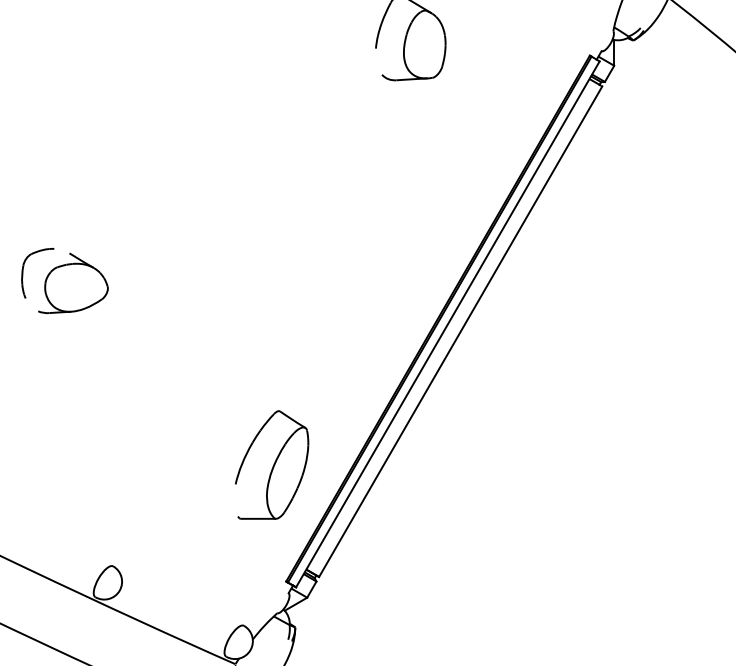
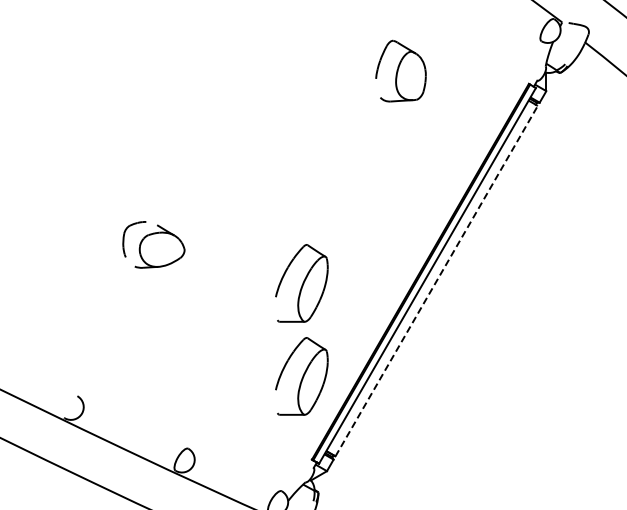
line: (460, 330) -> (436, 280), solid -> dashed
part: (271, 335) -> (301, 283), added

